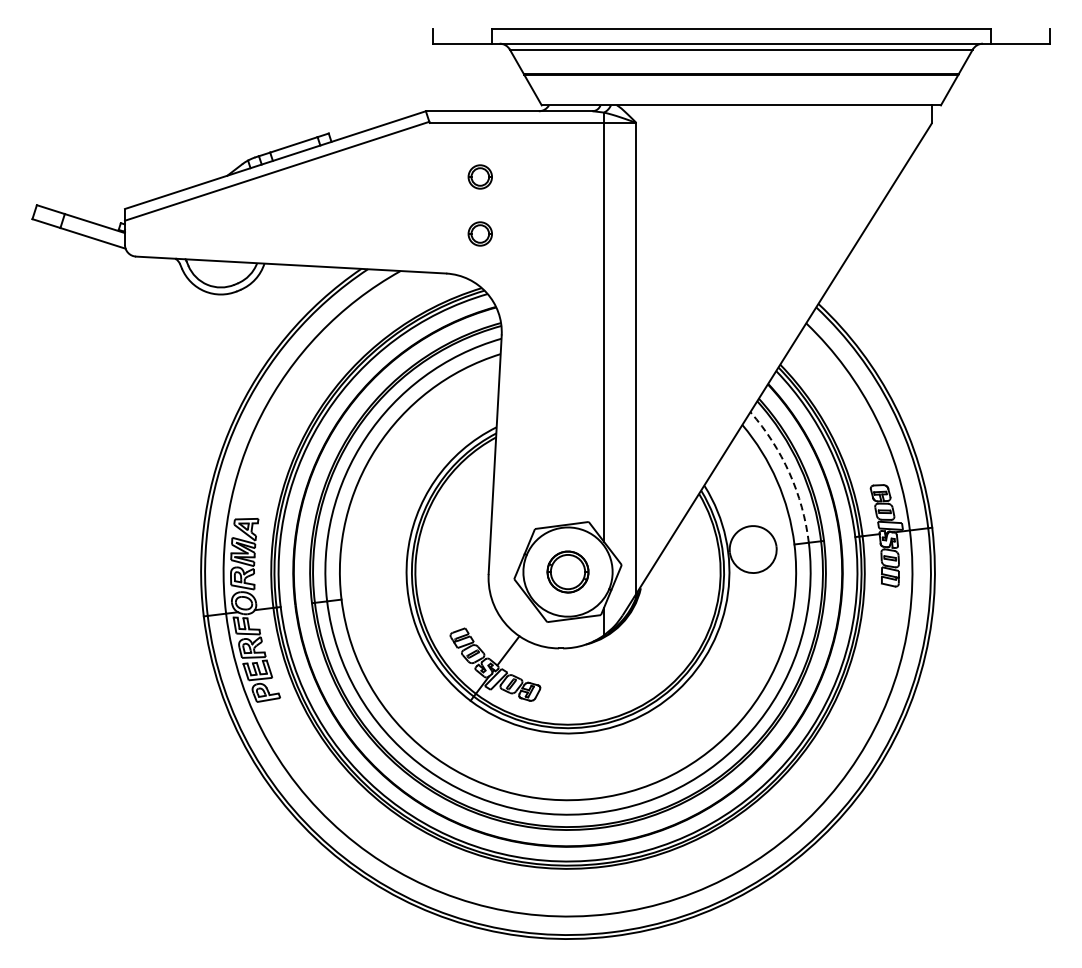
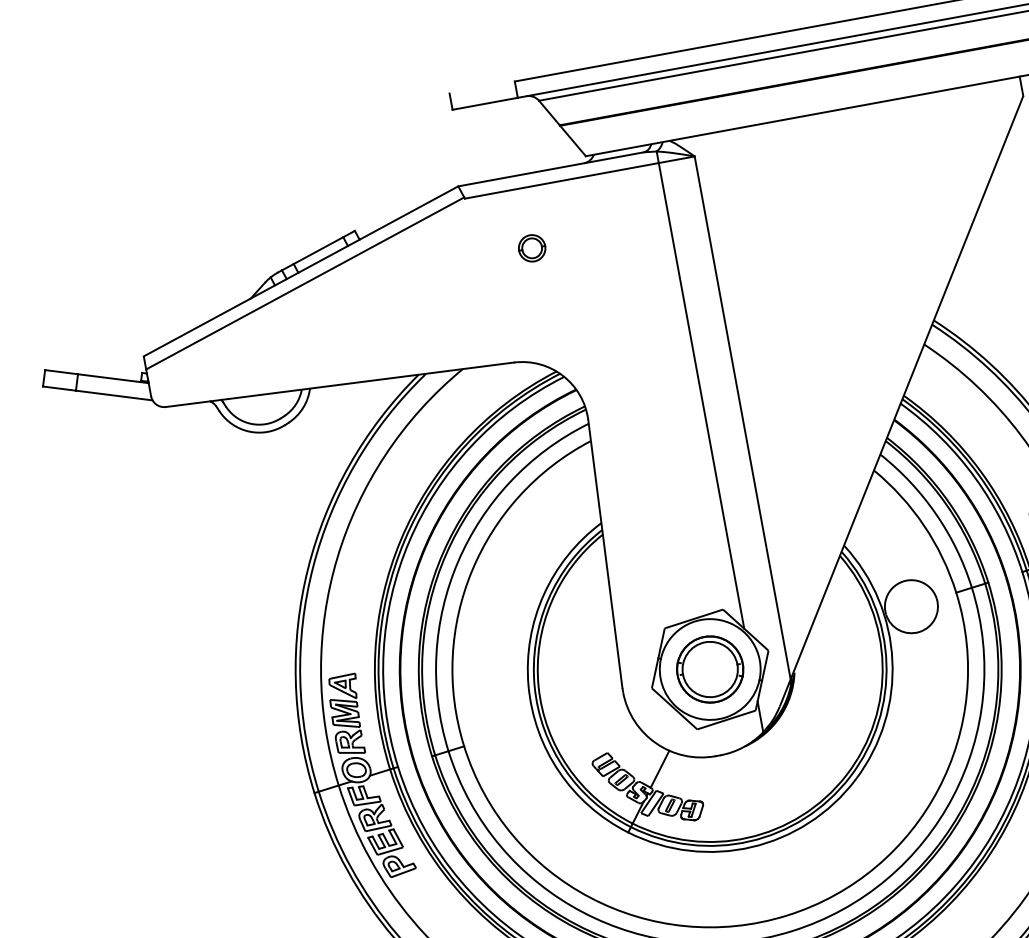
part: (479, 233) -> (542, 311), removed
arc: (789, 473) -> (936, 514), dashed -> solid
part: (567, 571) -> (709, 668), size x1.43

